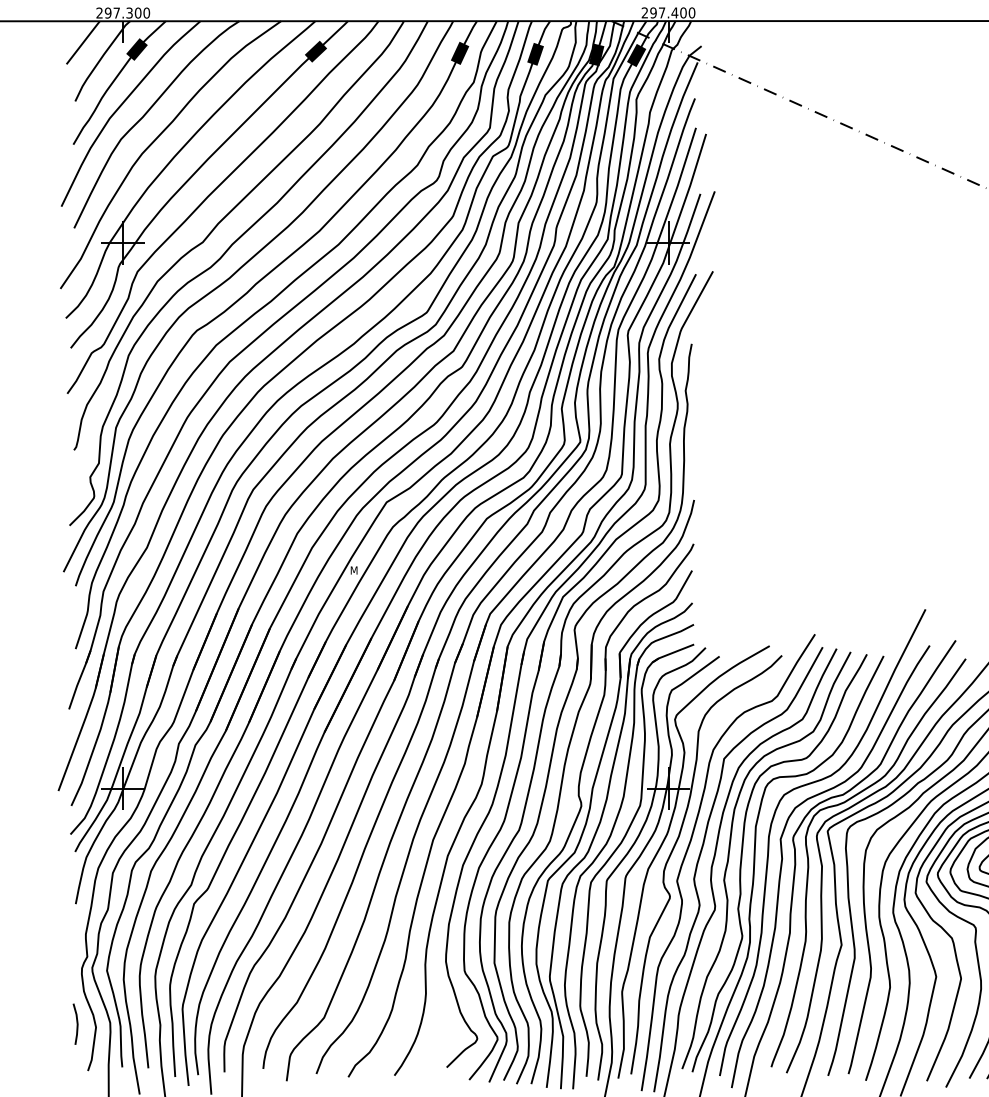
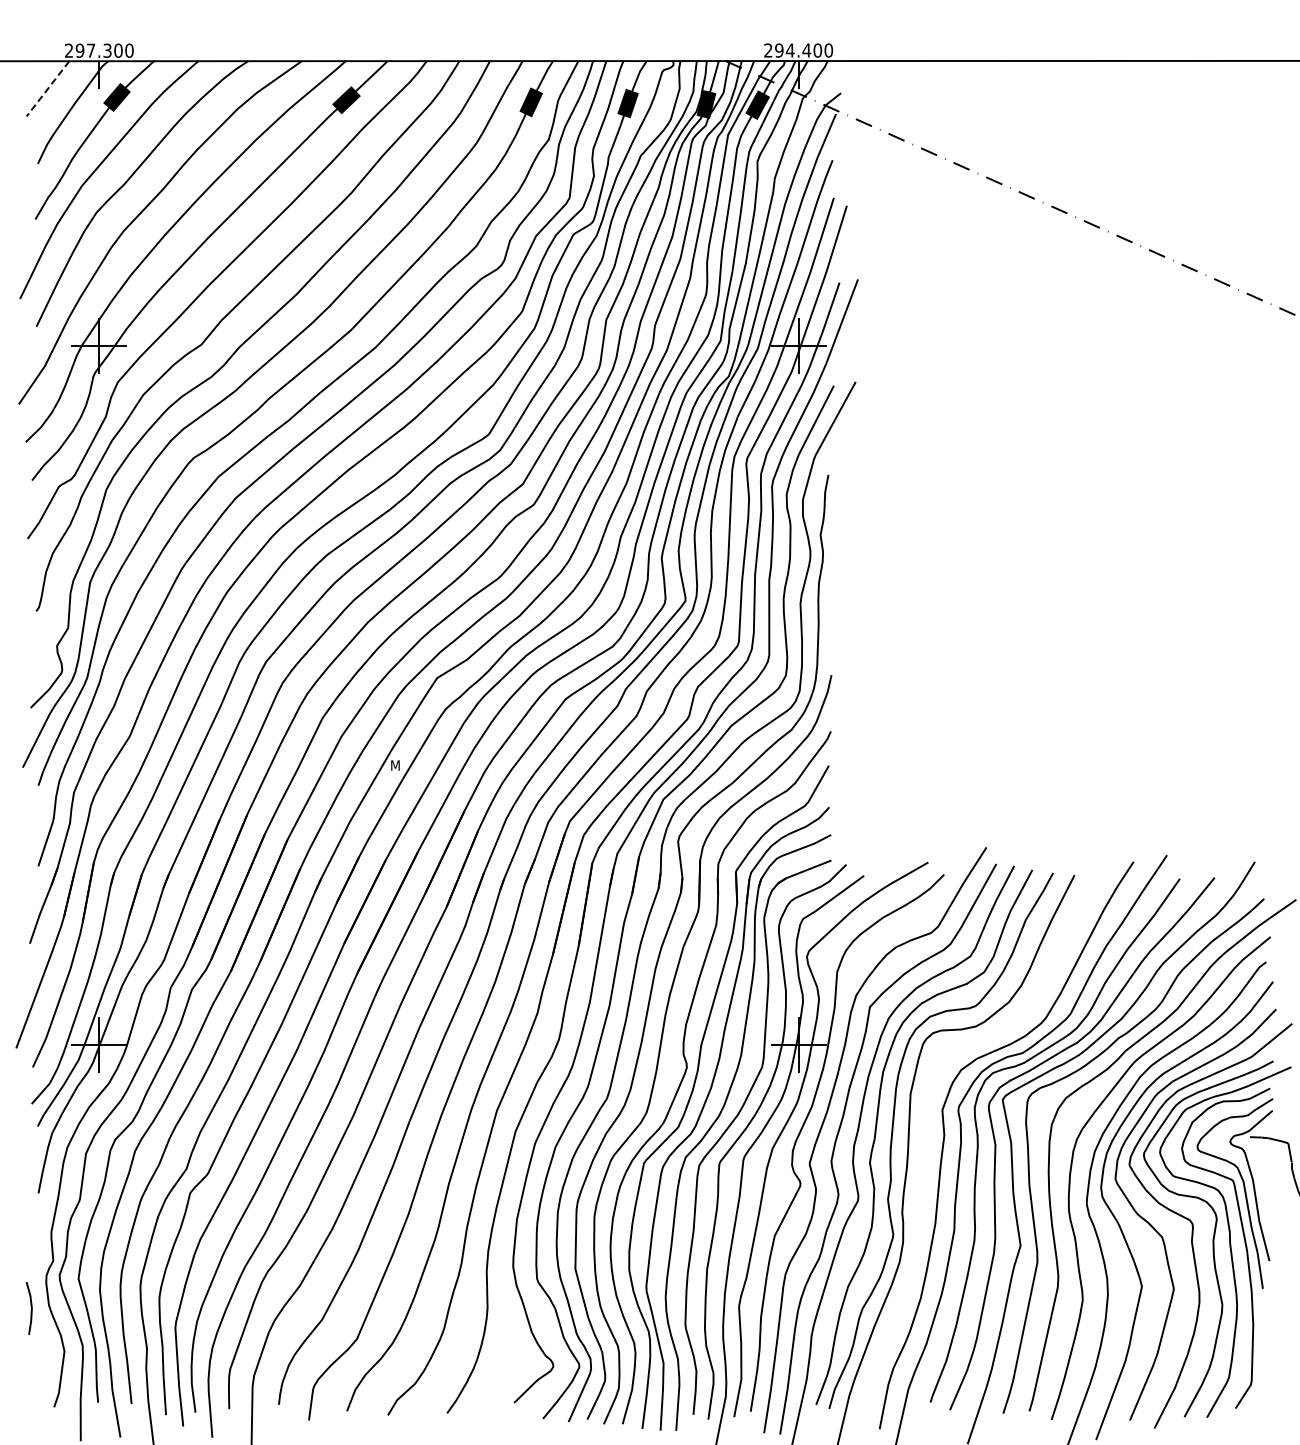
text: (661, 12) -> (789, 50), 297.400 -> 294.400
line: (83, 42) -> (48, 88), solid -> dashed
curve: (770, 833) -> (929, 1102), removed
line: (76, 1023) -> (30, 1307), moved

